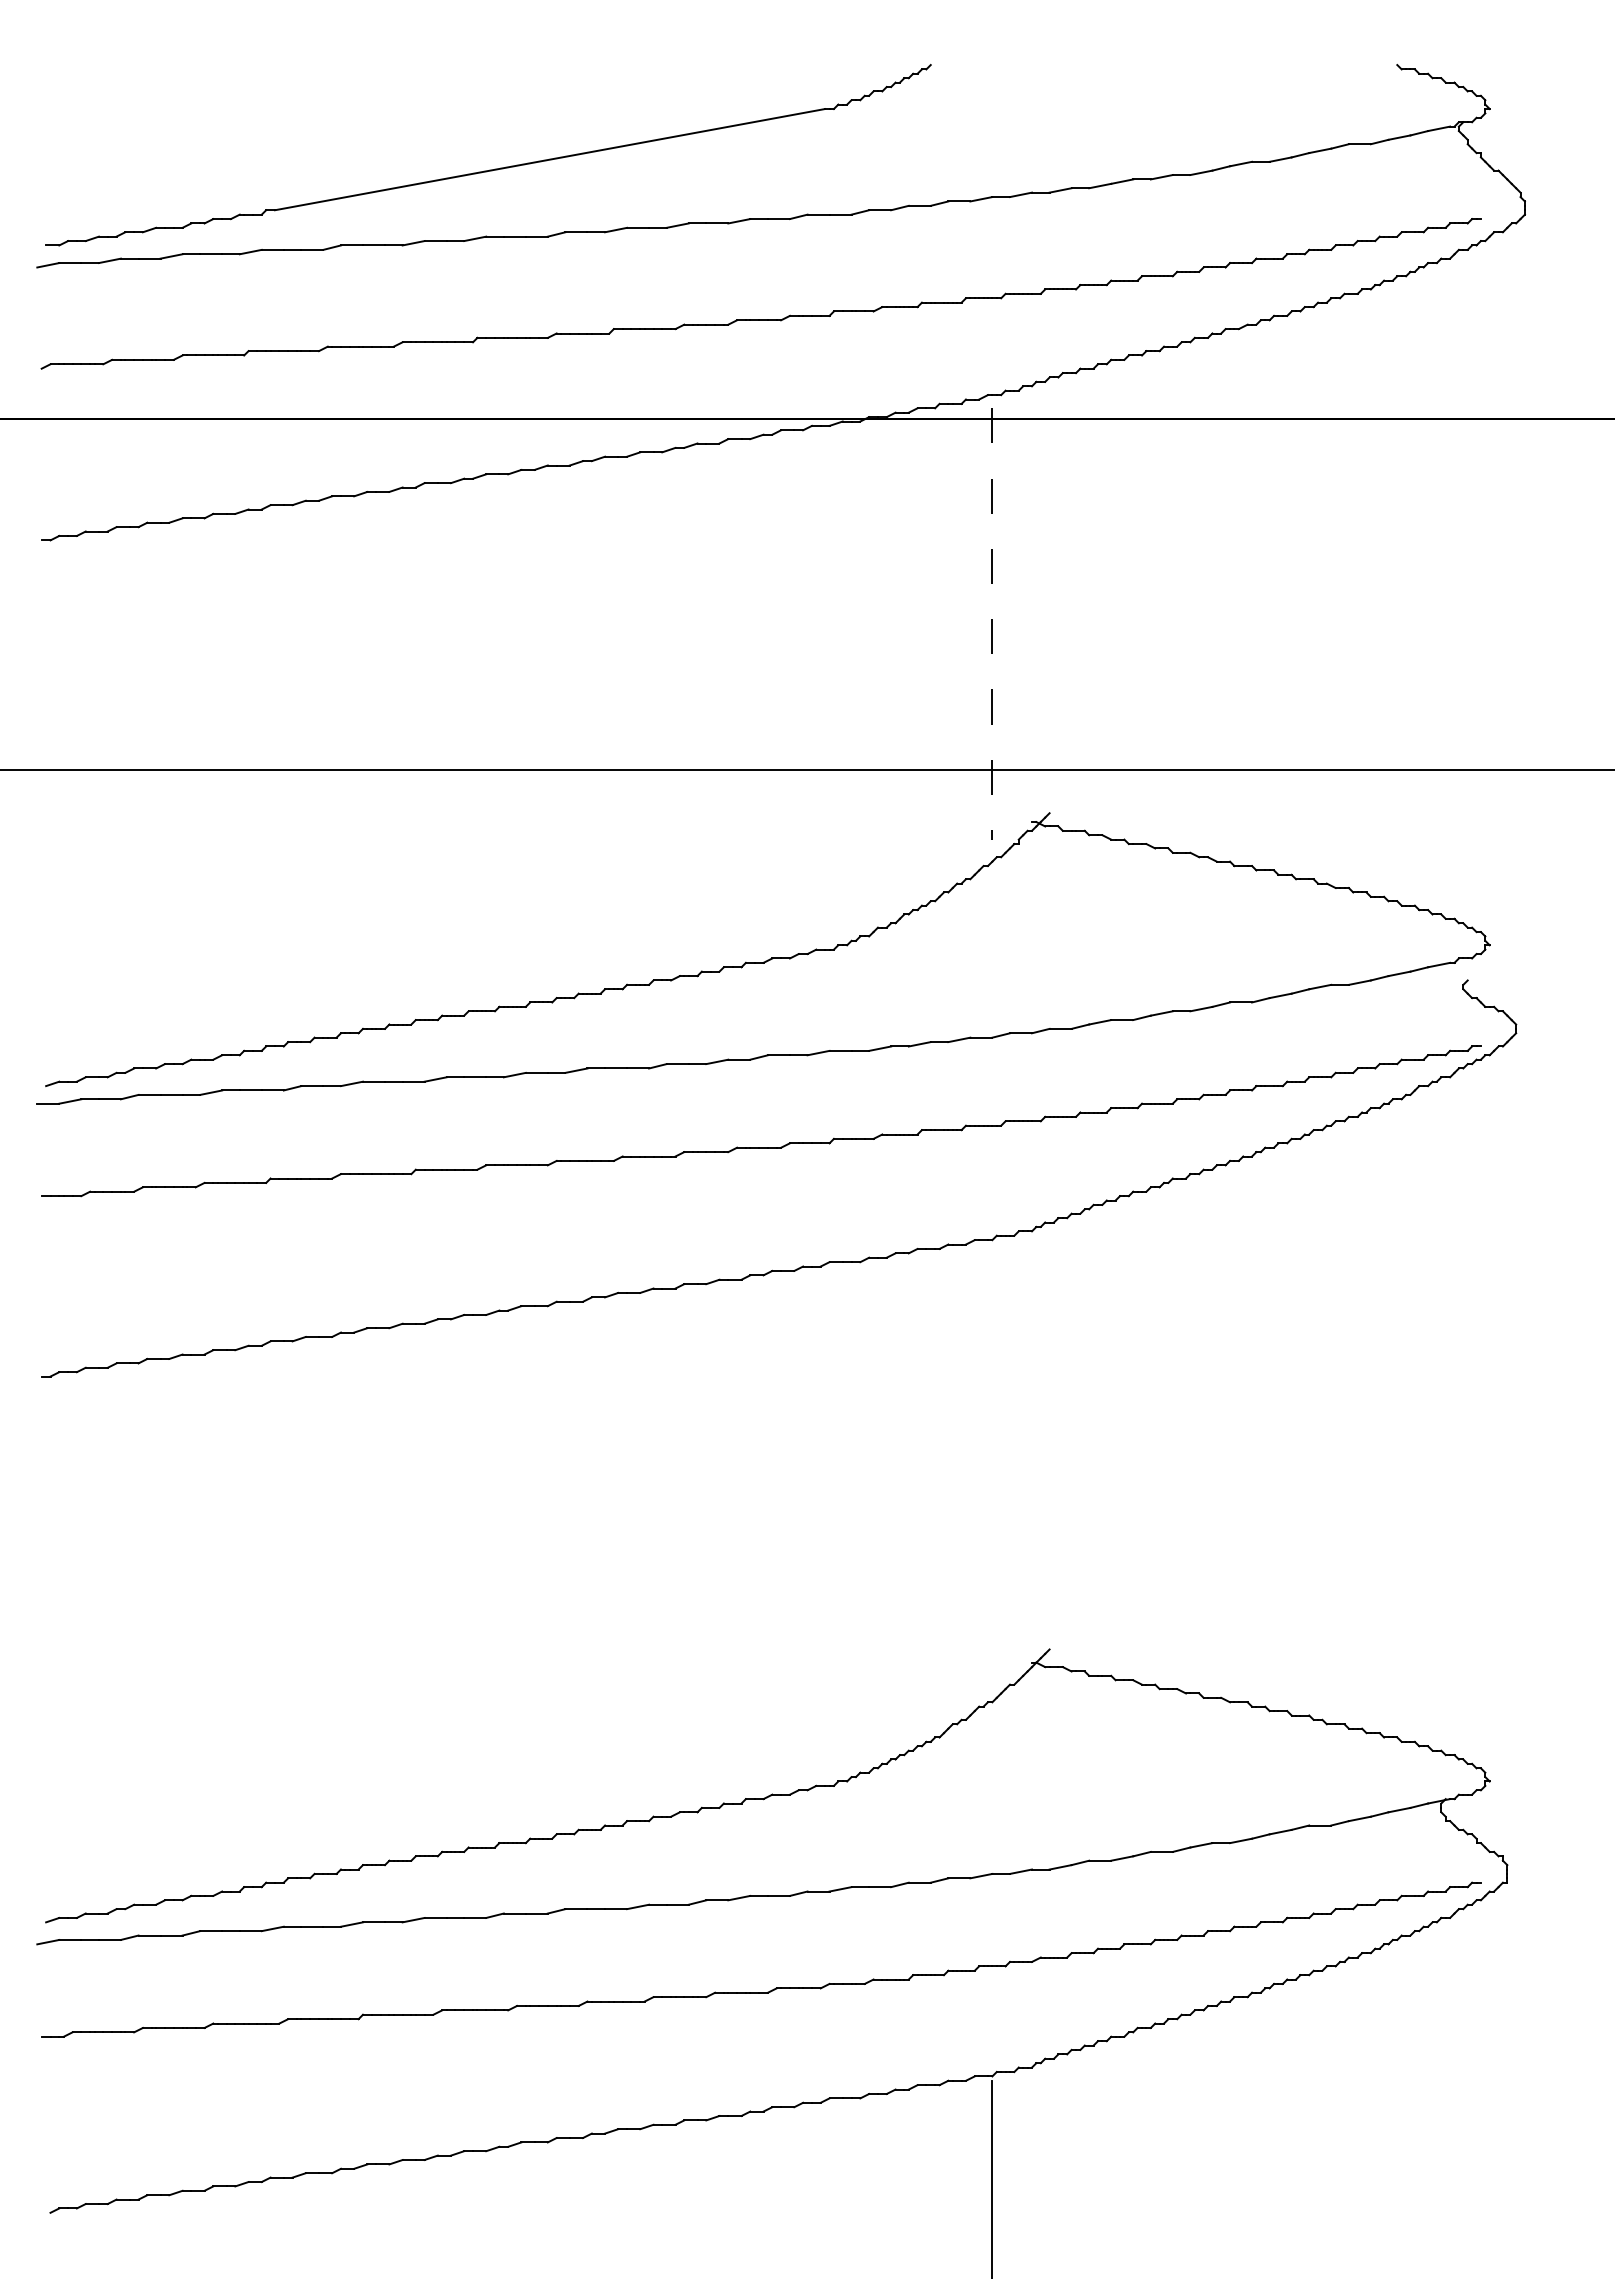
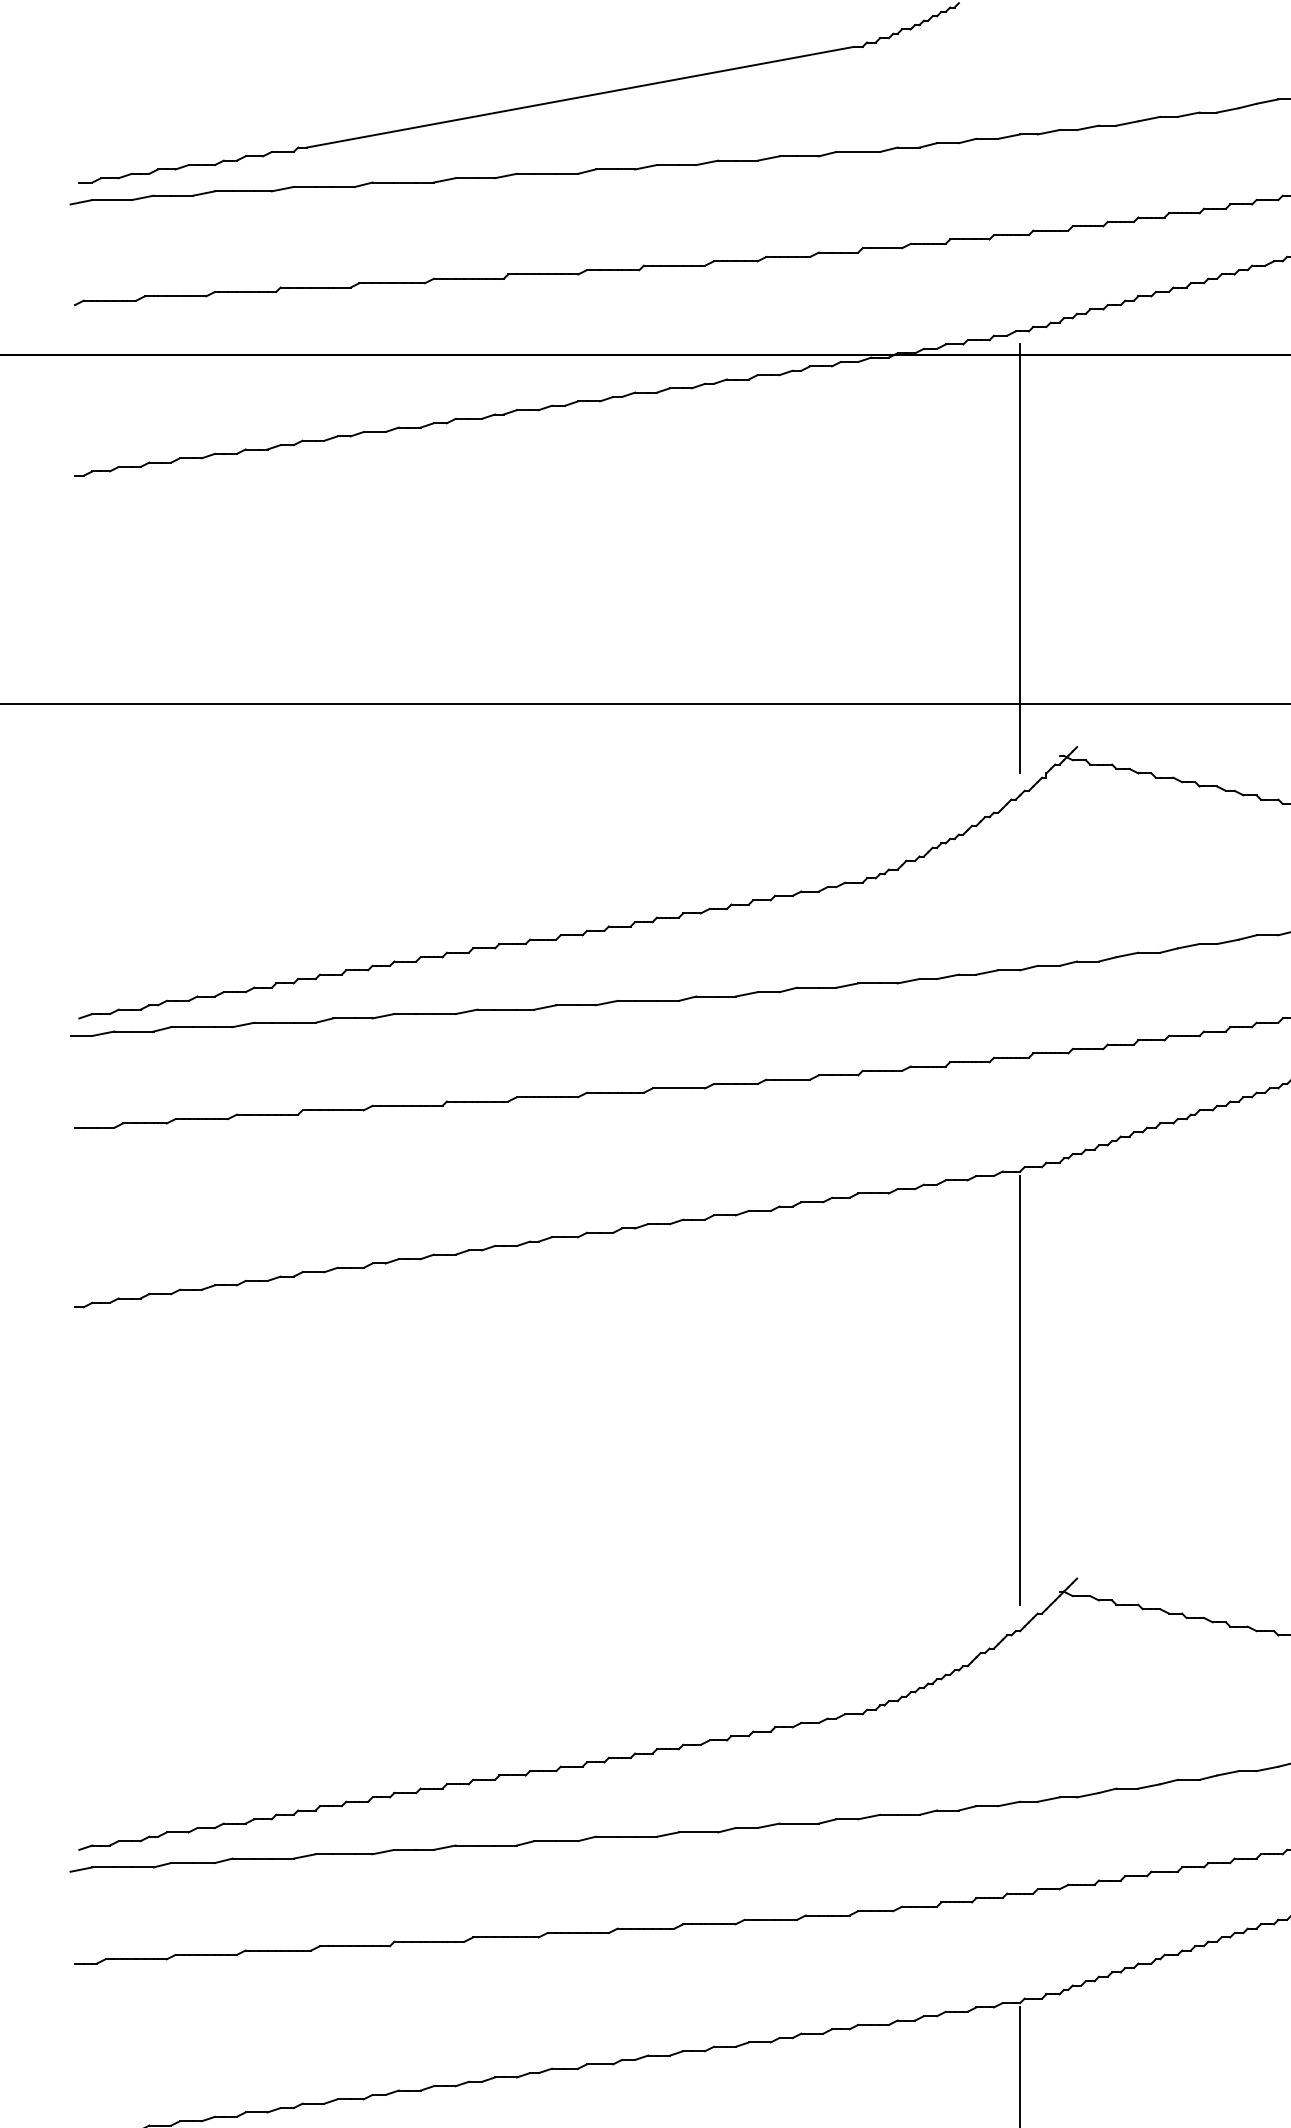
line: (992, 623) -> (1020, 558), dashed -> solid
line: (992, 1459) -> (1020, 1389), added

